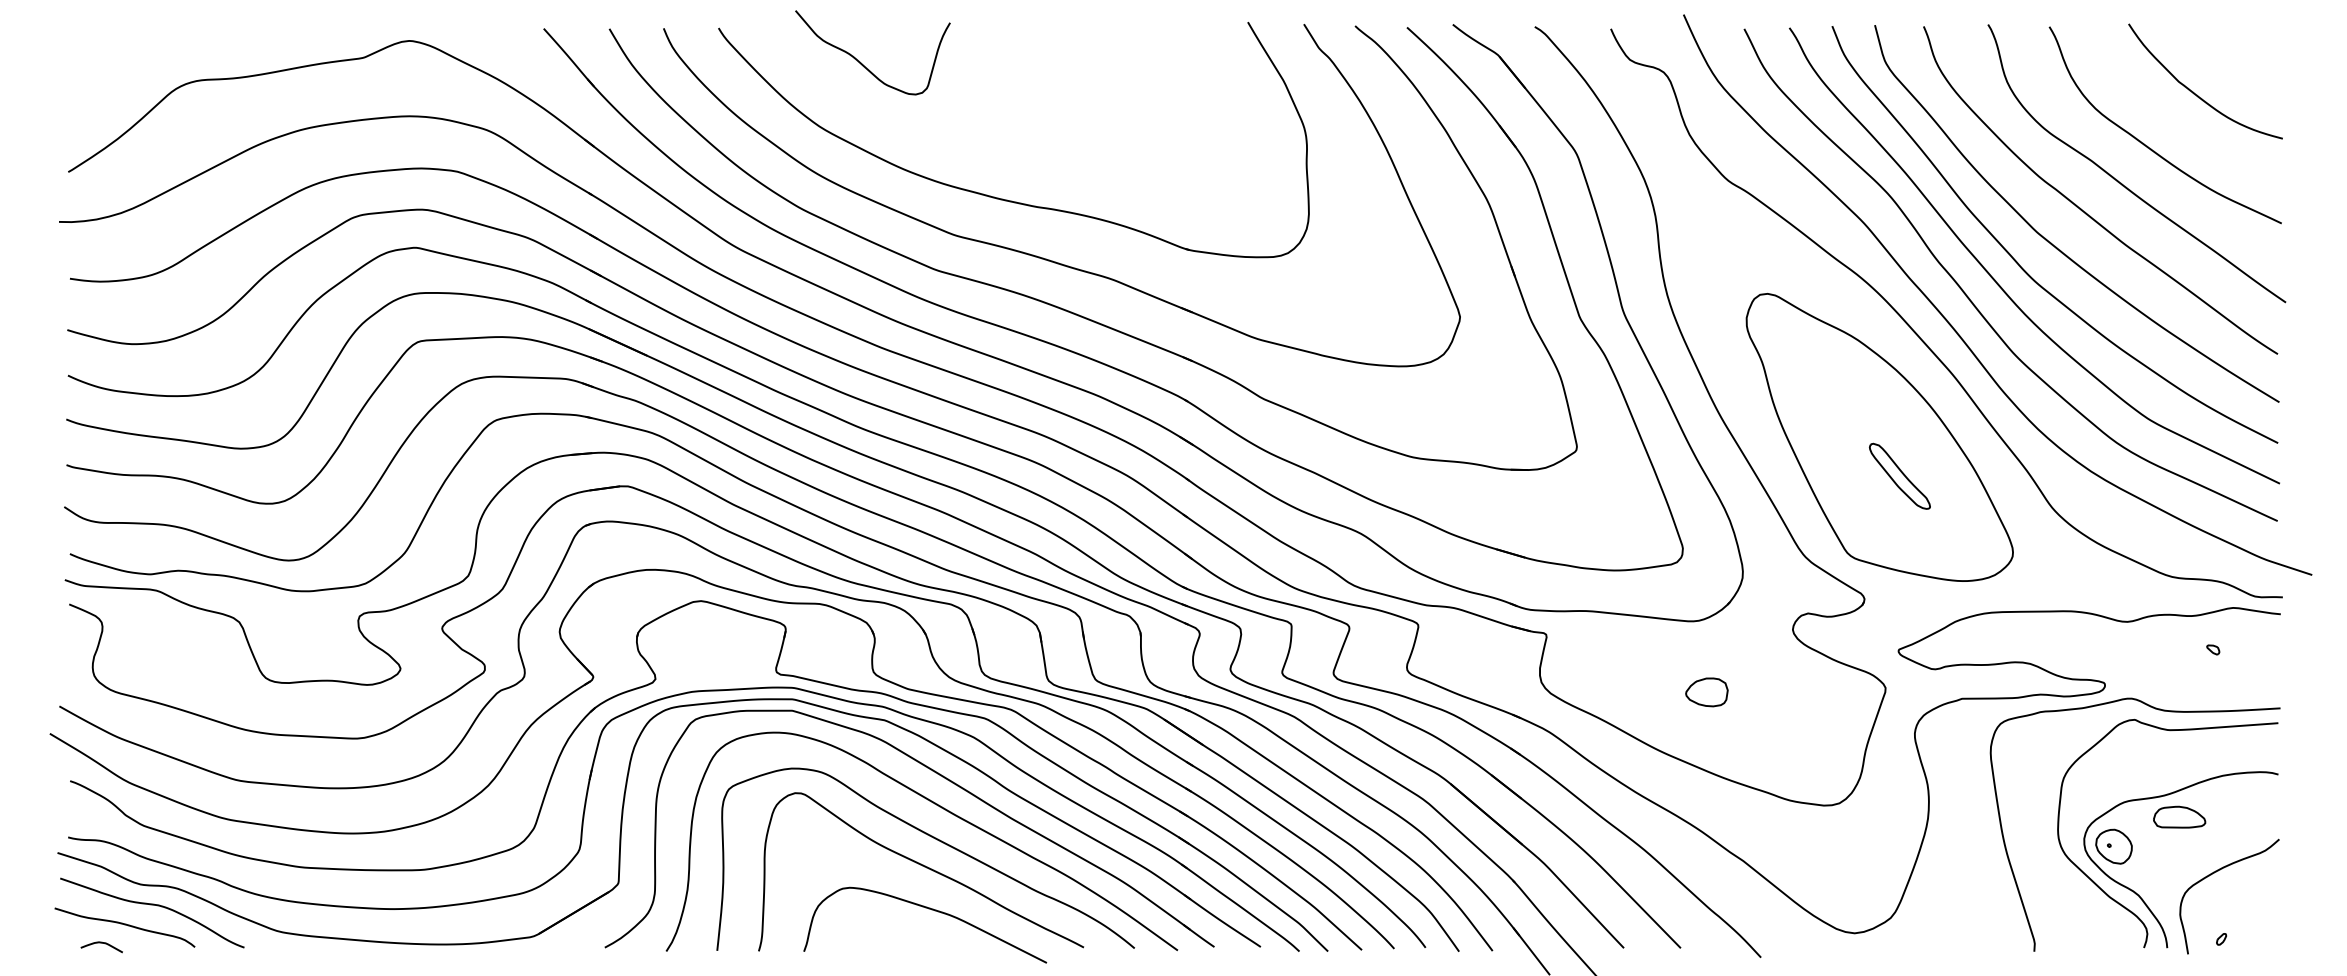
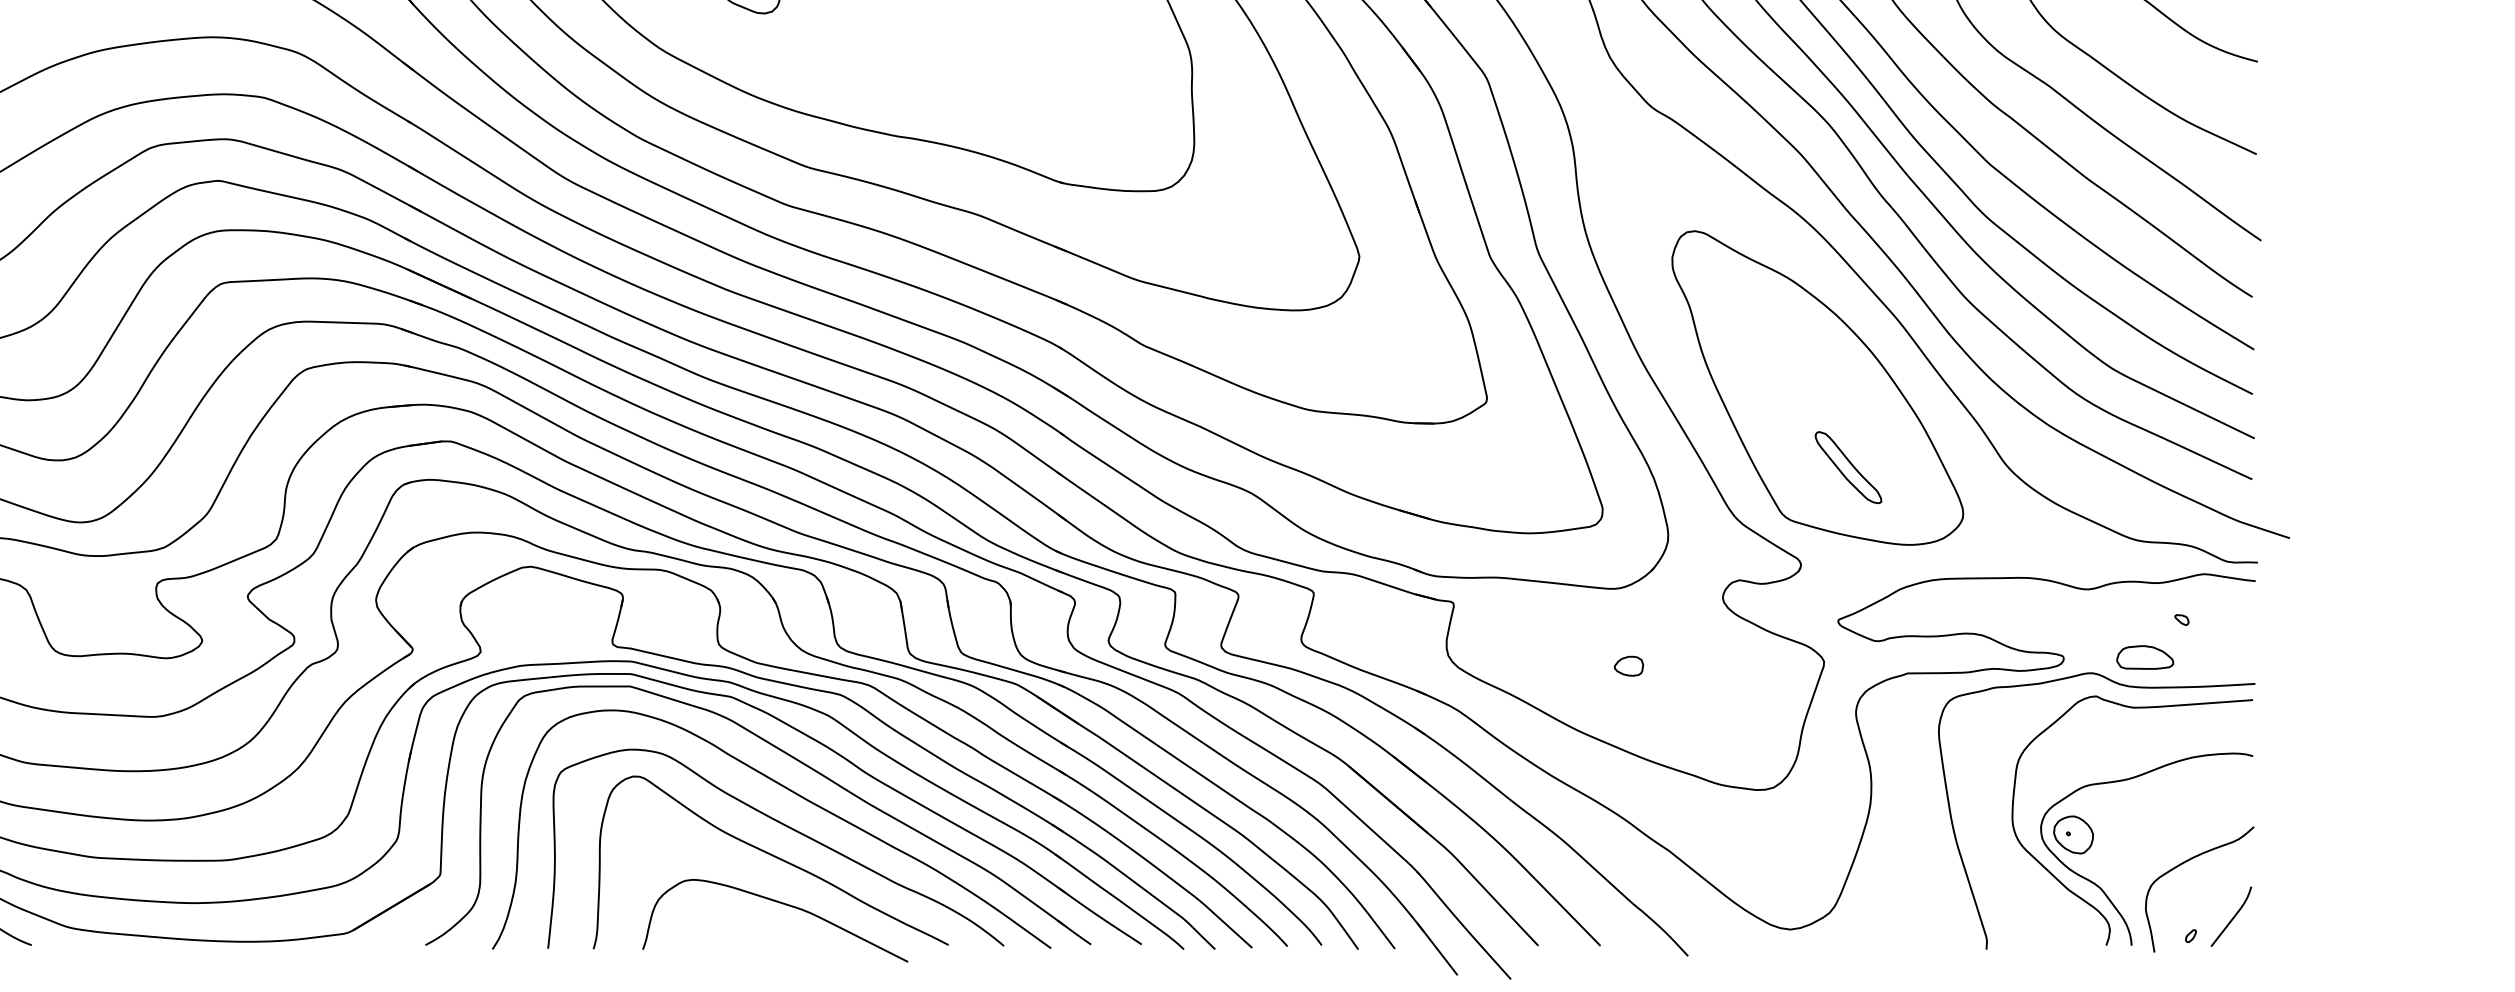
part: (1899, 475) -> (1848, 466), moved
part: (1706, 691) -> (1628, 665), size x0.62
part: (2179, 816) -> (2145, 656), moved
curve: (2259, 922) -> (2232, 917), added

